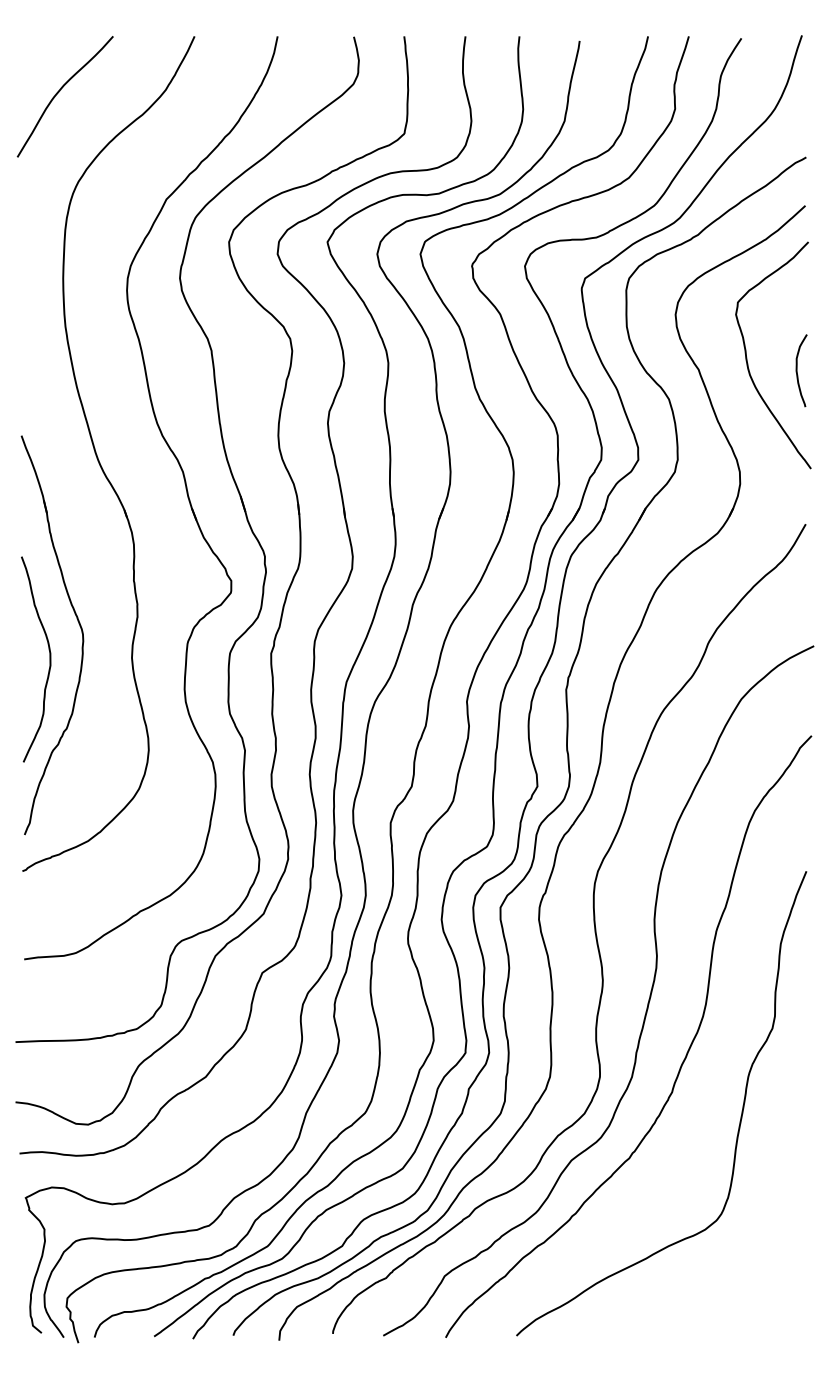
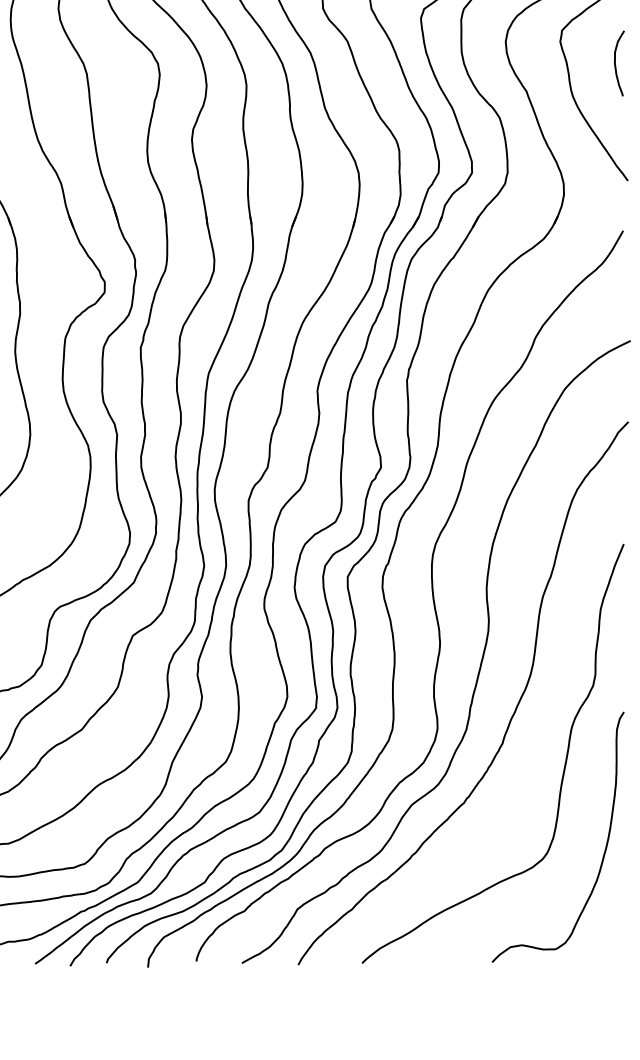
curve: (797, 370) -> (615, 63), moved
curve: (784, 1212) -> (603, 851), added

